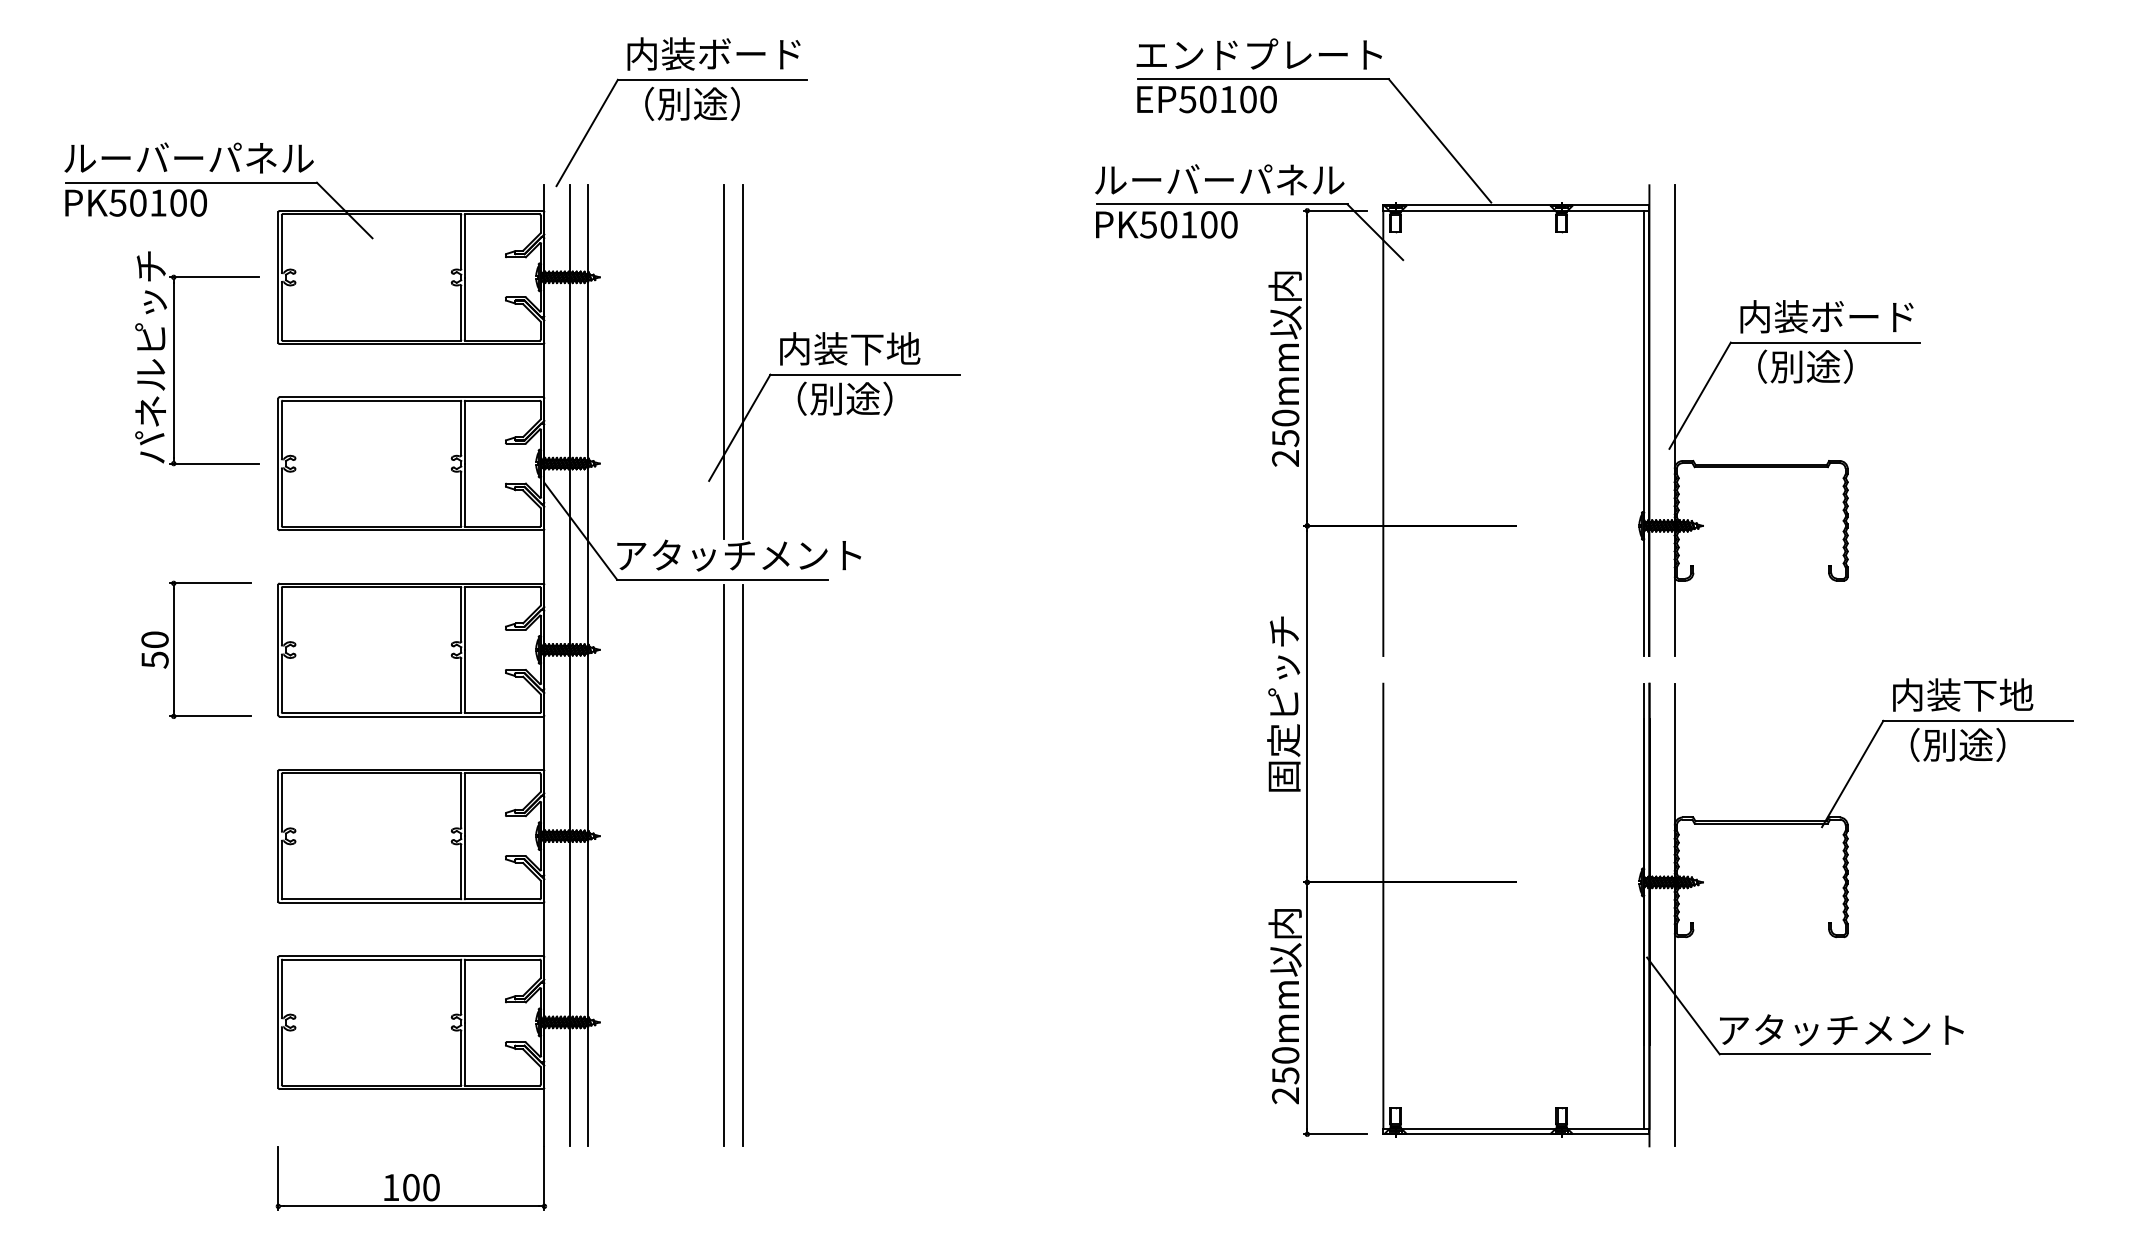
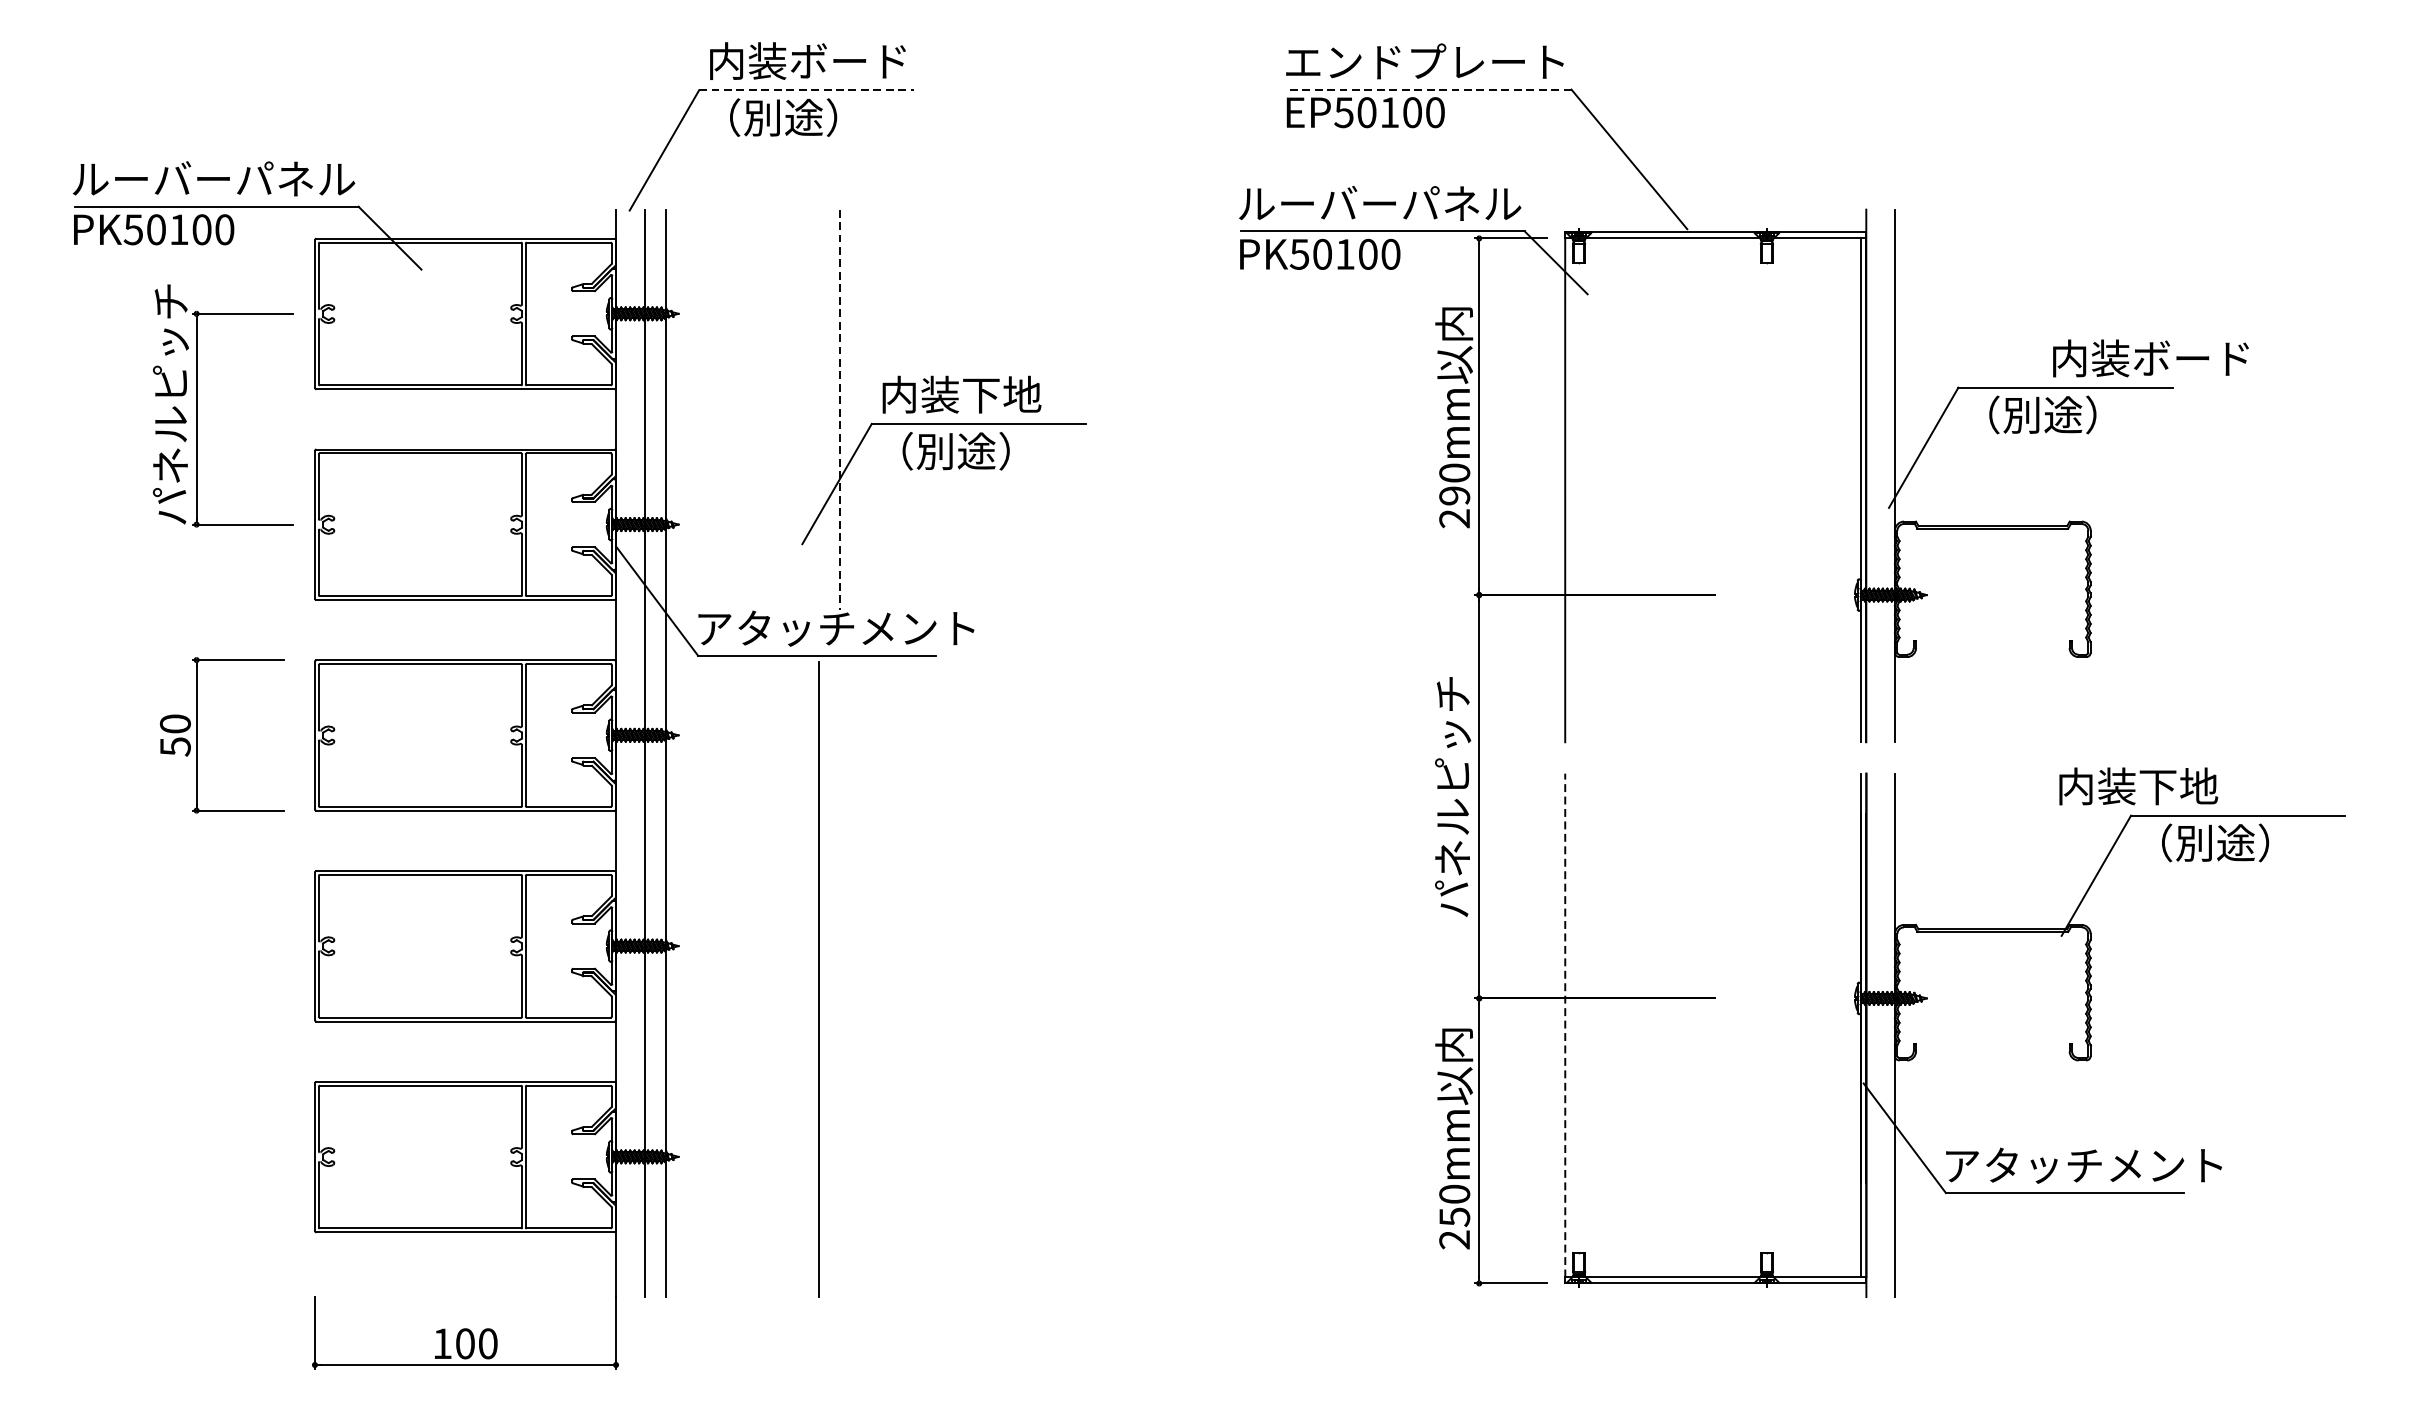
line: (712, 79) -> (806, 89), solid -> dashed
line: (1262, 79) -> (1428, 89), solid -> dashed
text: (1826, 316) -> (2150, 358), moved
line: (724, 362) -> (819, 410), removed
line: (742, 362) -> (840, 410), solid -> dashed
text: (1285, 438) -> (1454, 496), 250mm -> 290mm
text: (1963, 694) -> (2139, 785), moved
text: (1283, 704) -> (1452, 797), 固定ピッチ -> パネルピッチ
line: (742, 865) -> (840, 979), removed
line: (1383, 906) -> (1565, 1025), solid -> dashed

